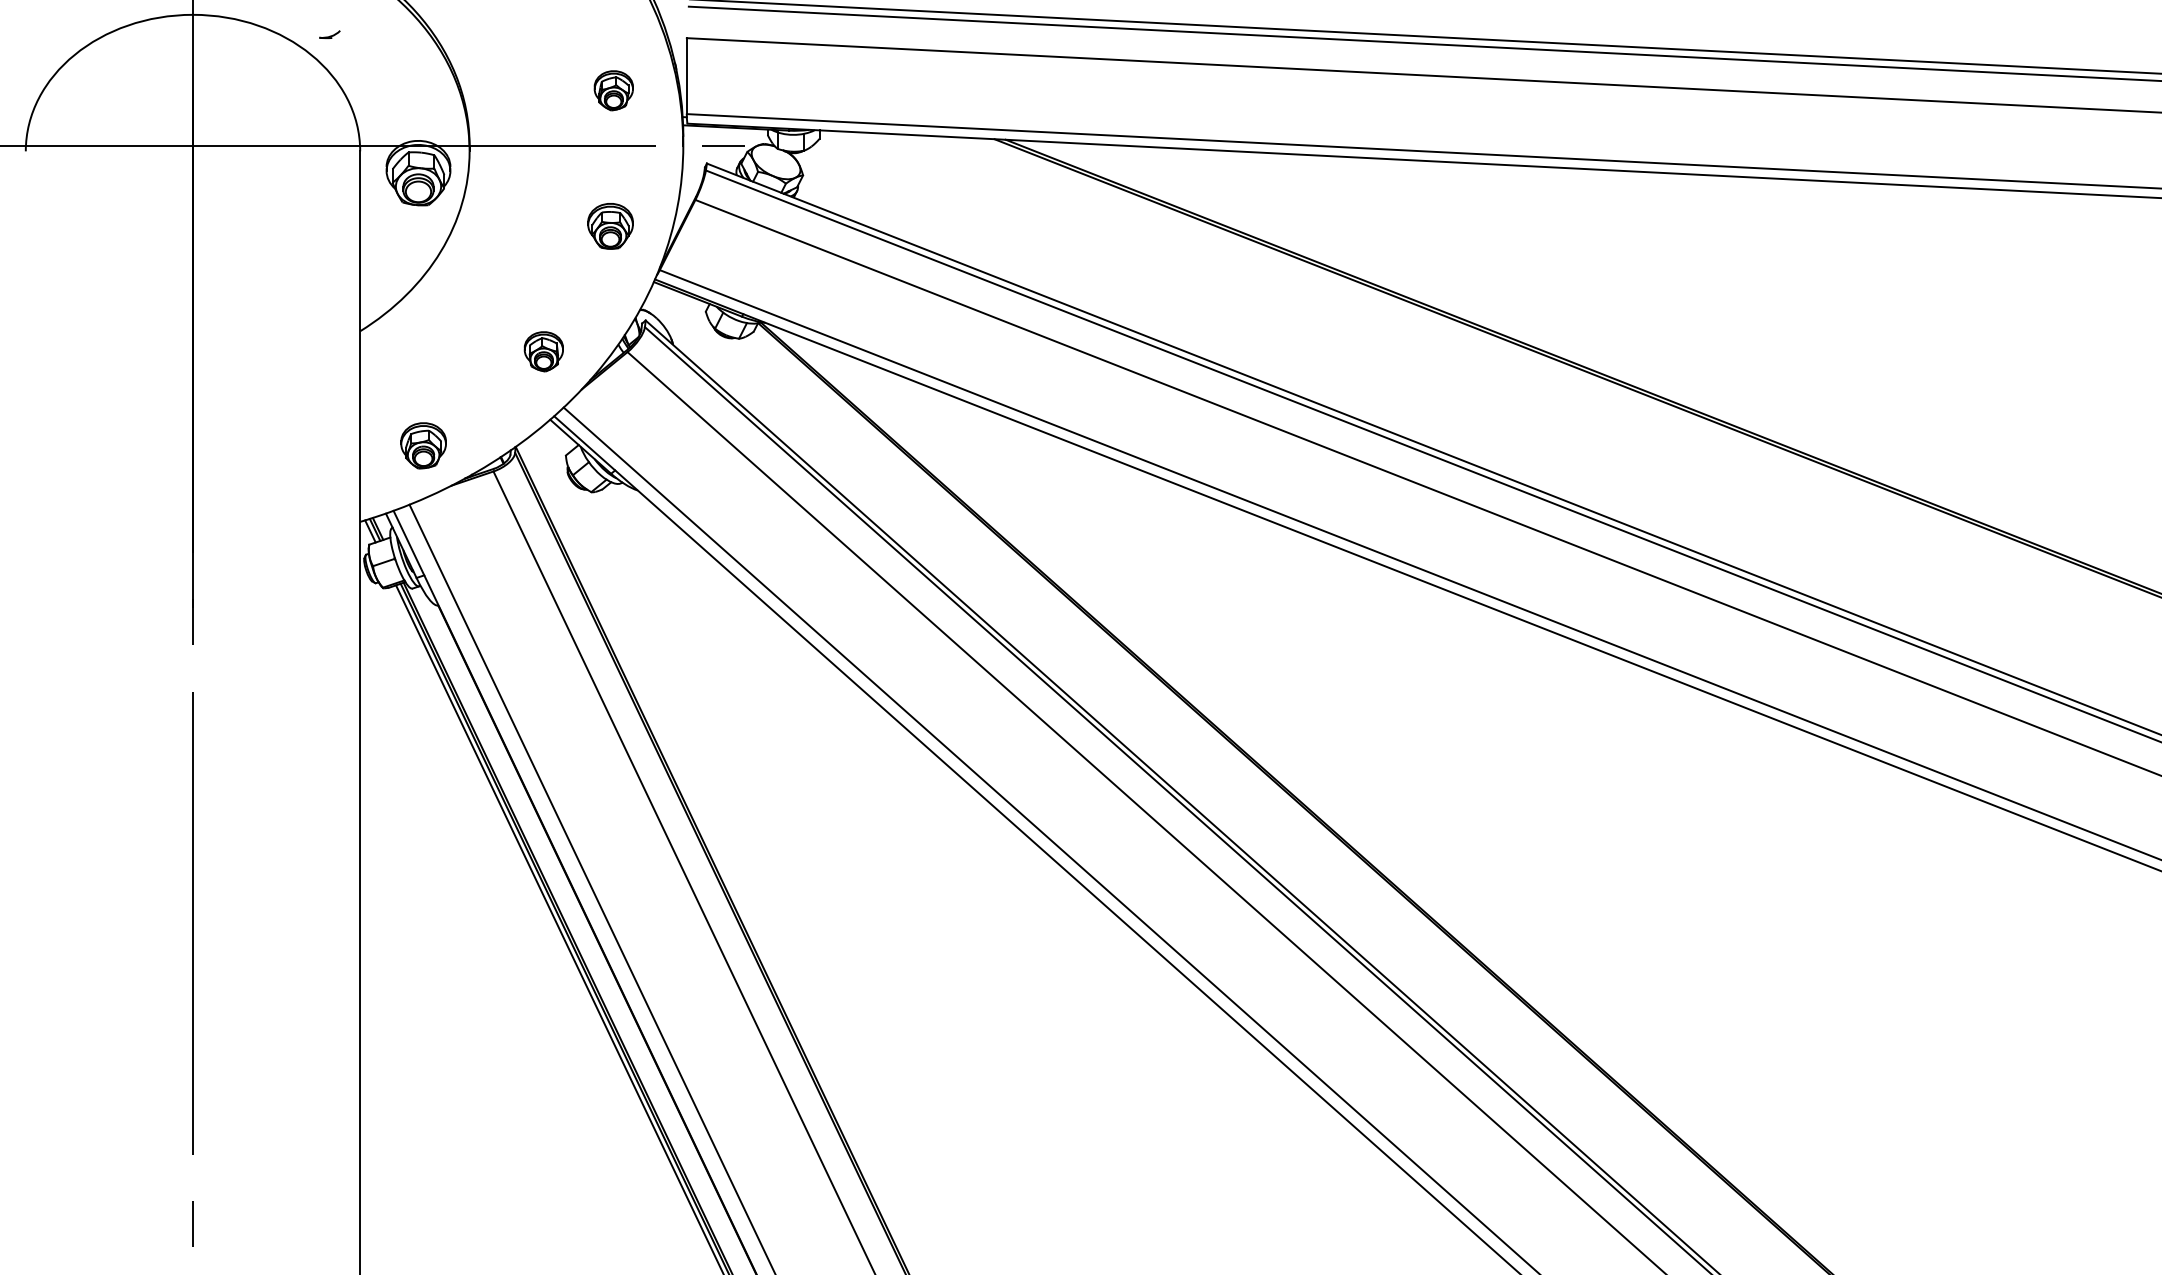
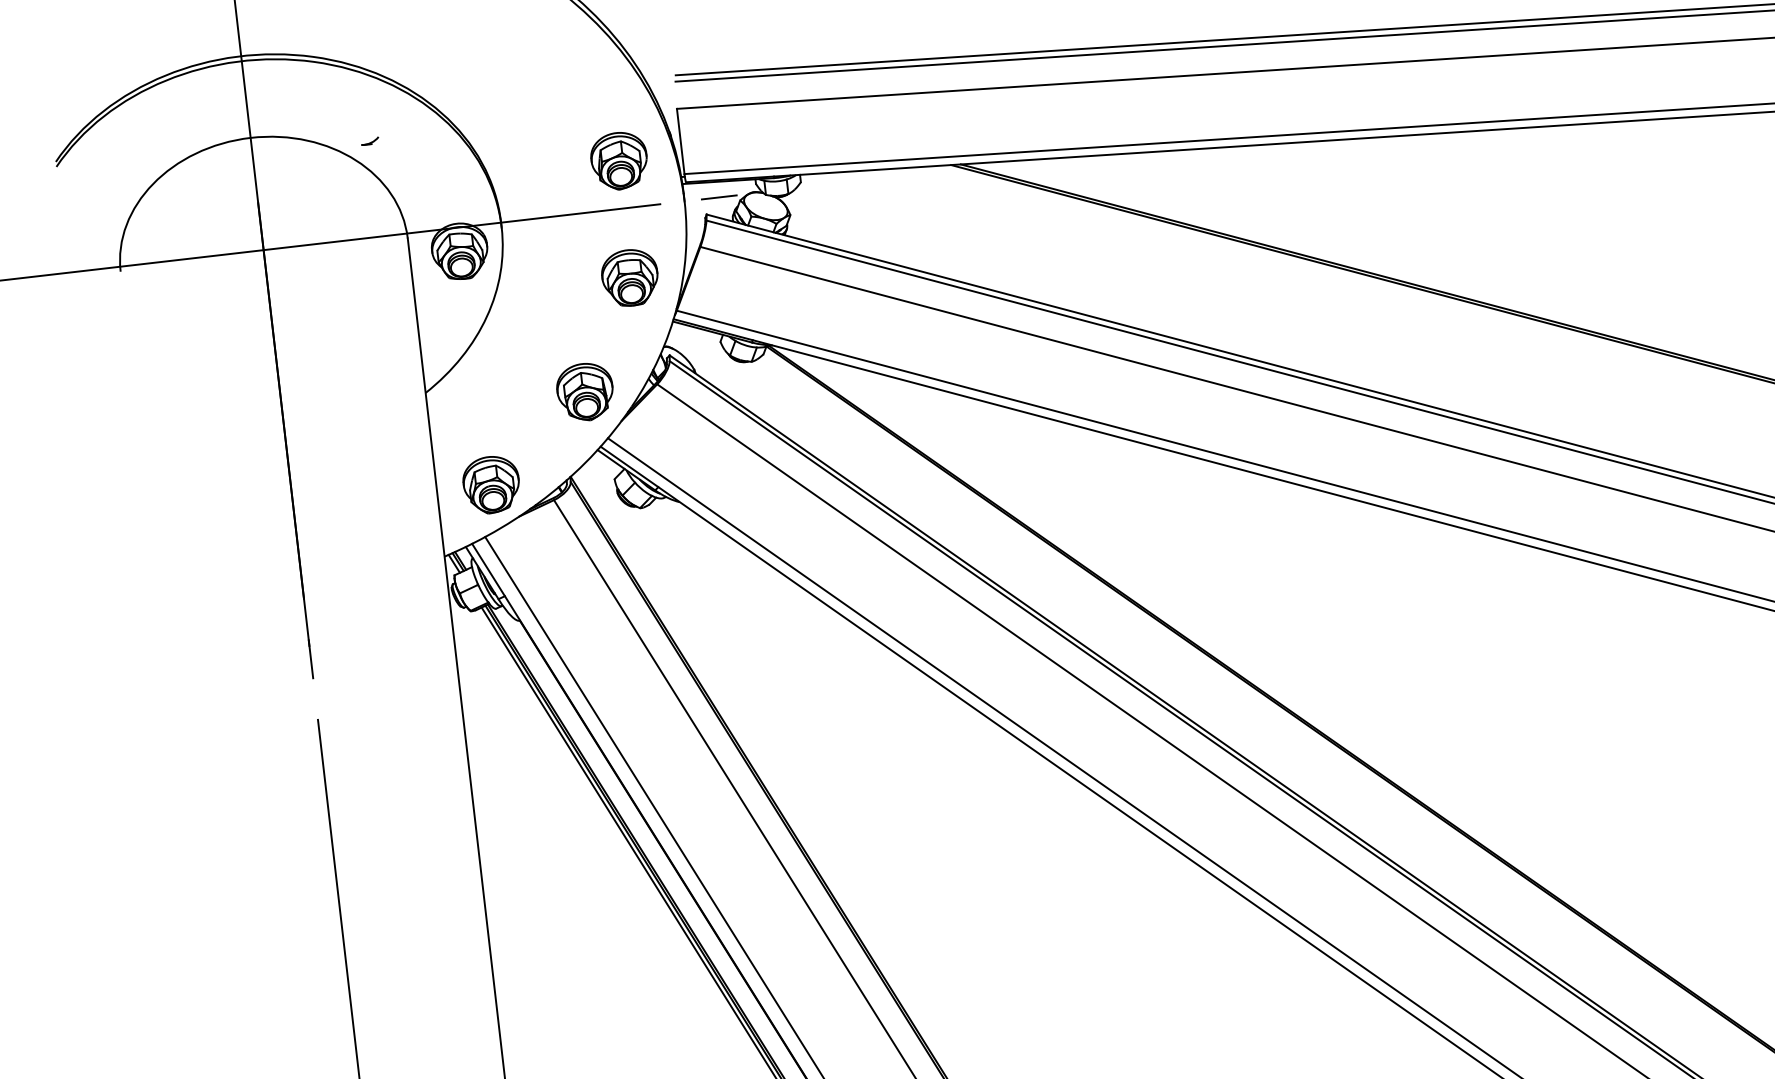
part: (613, 90) -> (619, 161), size x1.67
part: (610, 226) -> (630, 278), size x1.43
part: (543, 351) -> (585, 392), size x1.67
part: (423, 445) -> (491, 484), size x1.43

